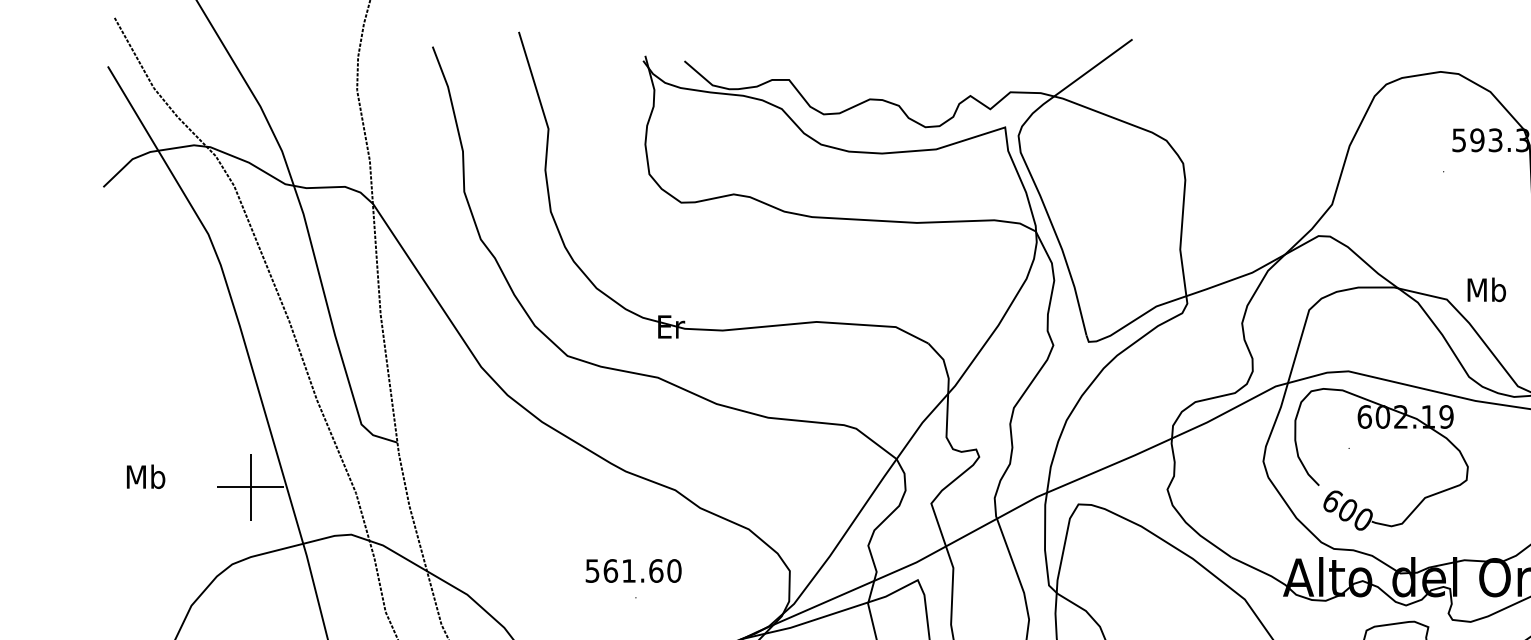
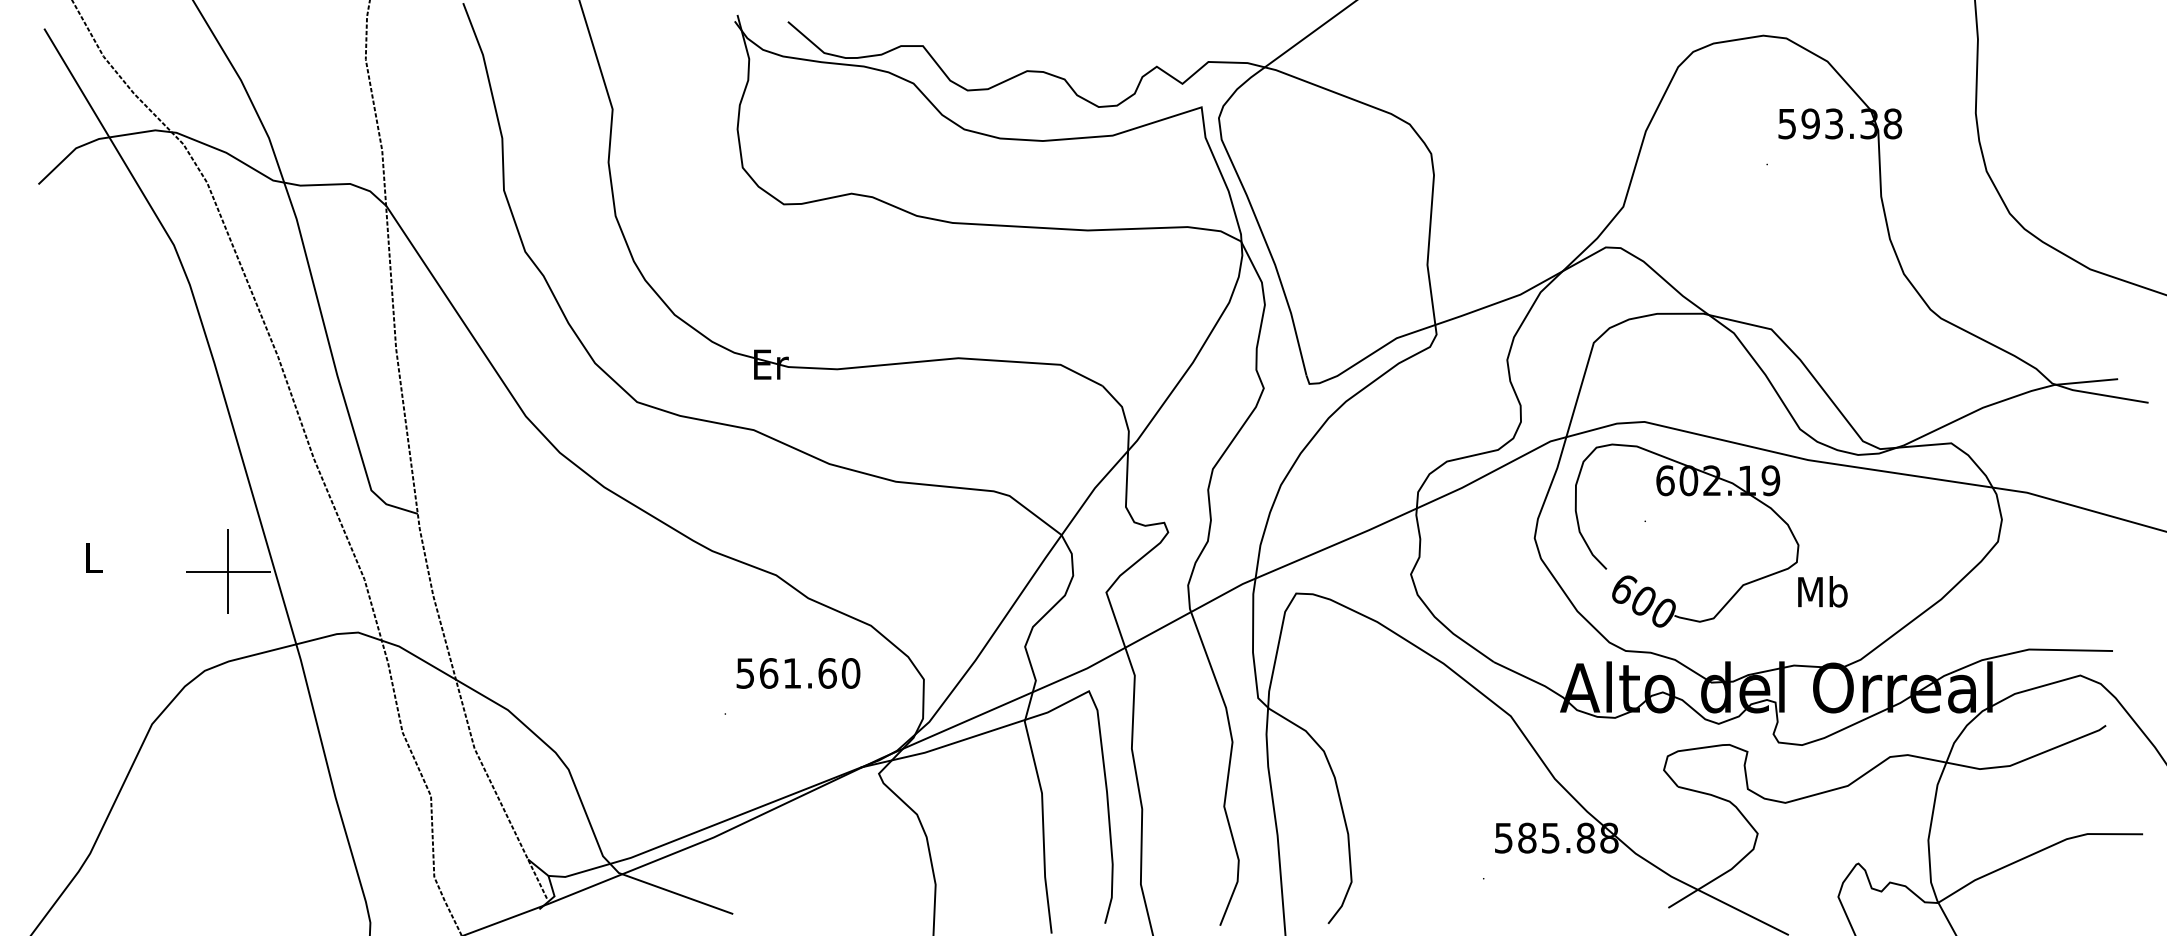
text: (1486, 289) -> (1822, 591), moved
text: (146, 476) -> (93, 557), Mb -> L
text: (633, 571) -> (798, 673), moved

